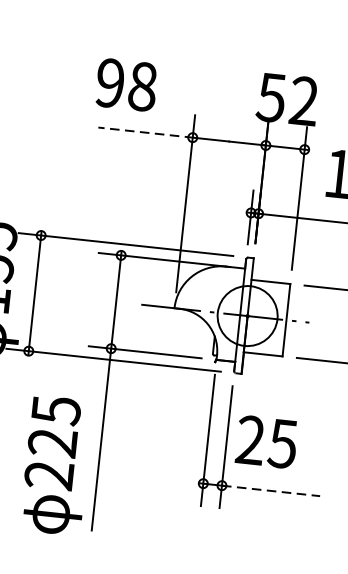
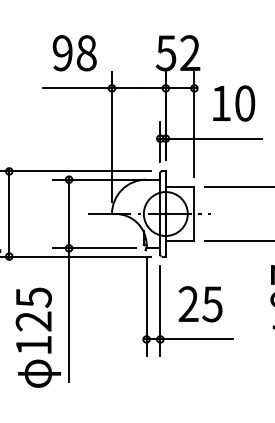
text: (126, 85) -> (74, 53), moved
line: (145, 132) -> (77, 88), dashed -> solid
text: (266, 442) -> (200, 304), moved
text: (48, 475) -> (33, 345), 225 -> 125
line: (271, 490) -> (196, 339), dashed -> solid

